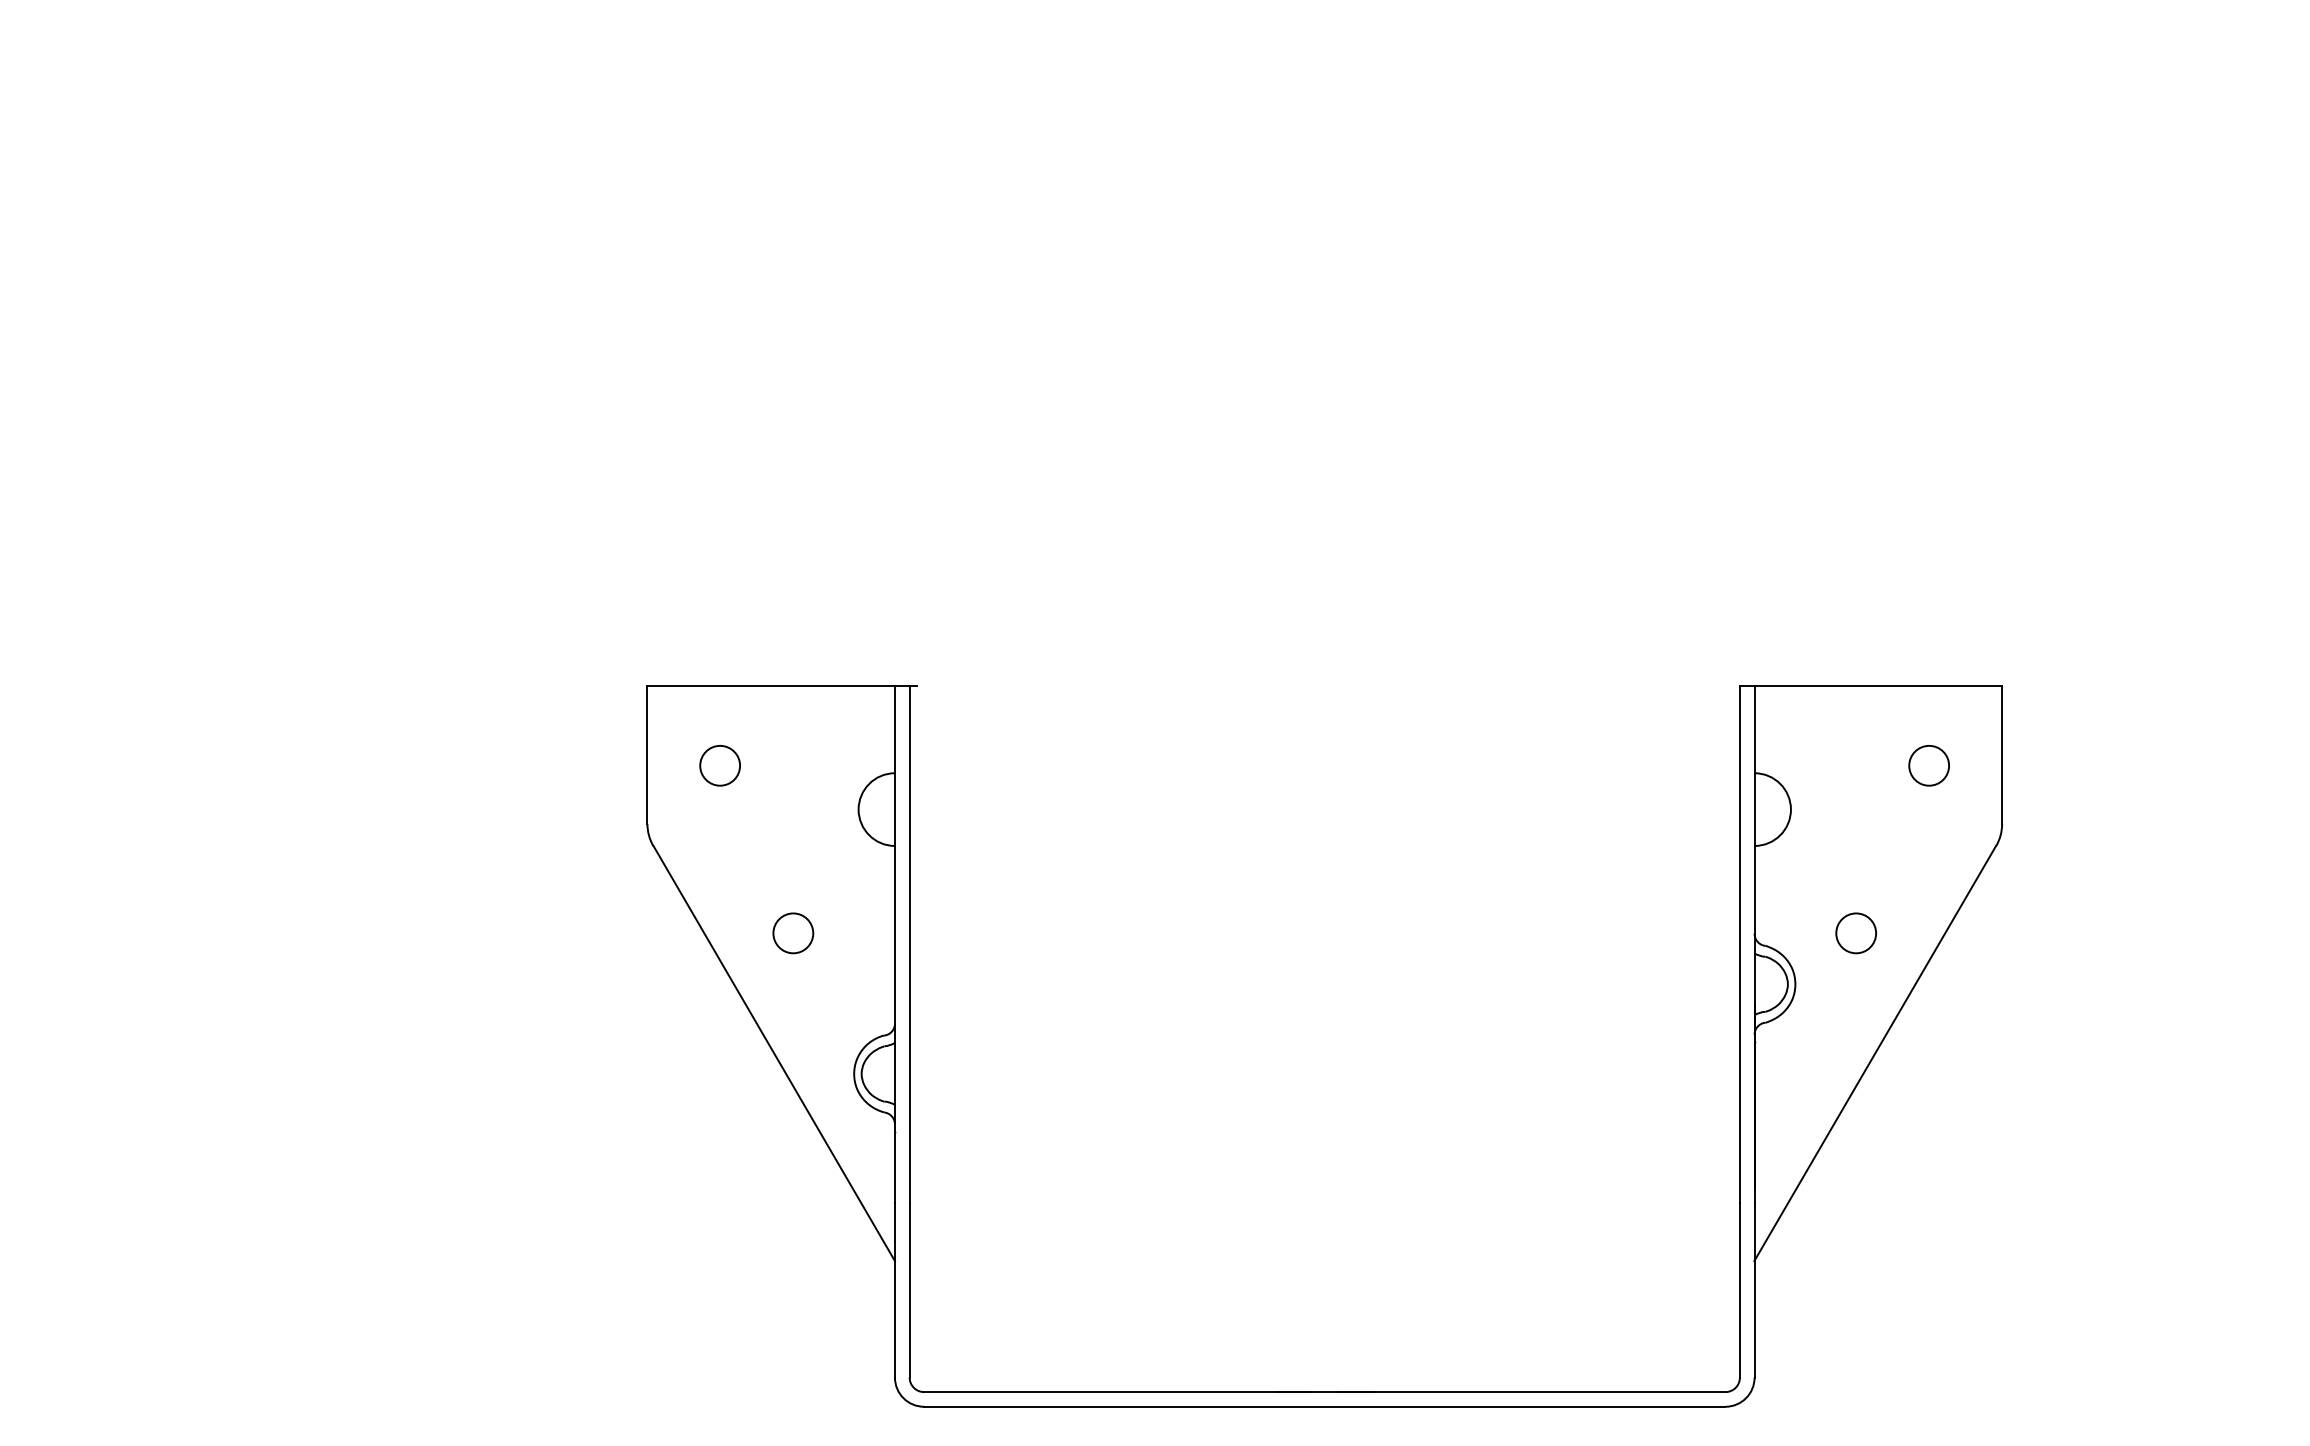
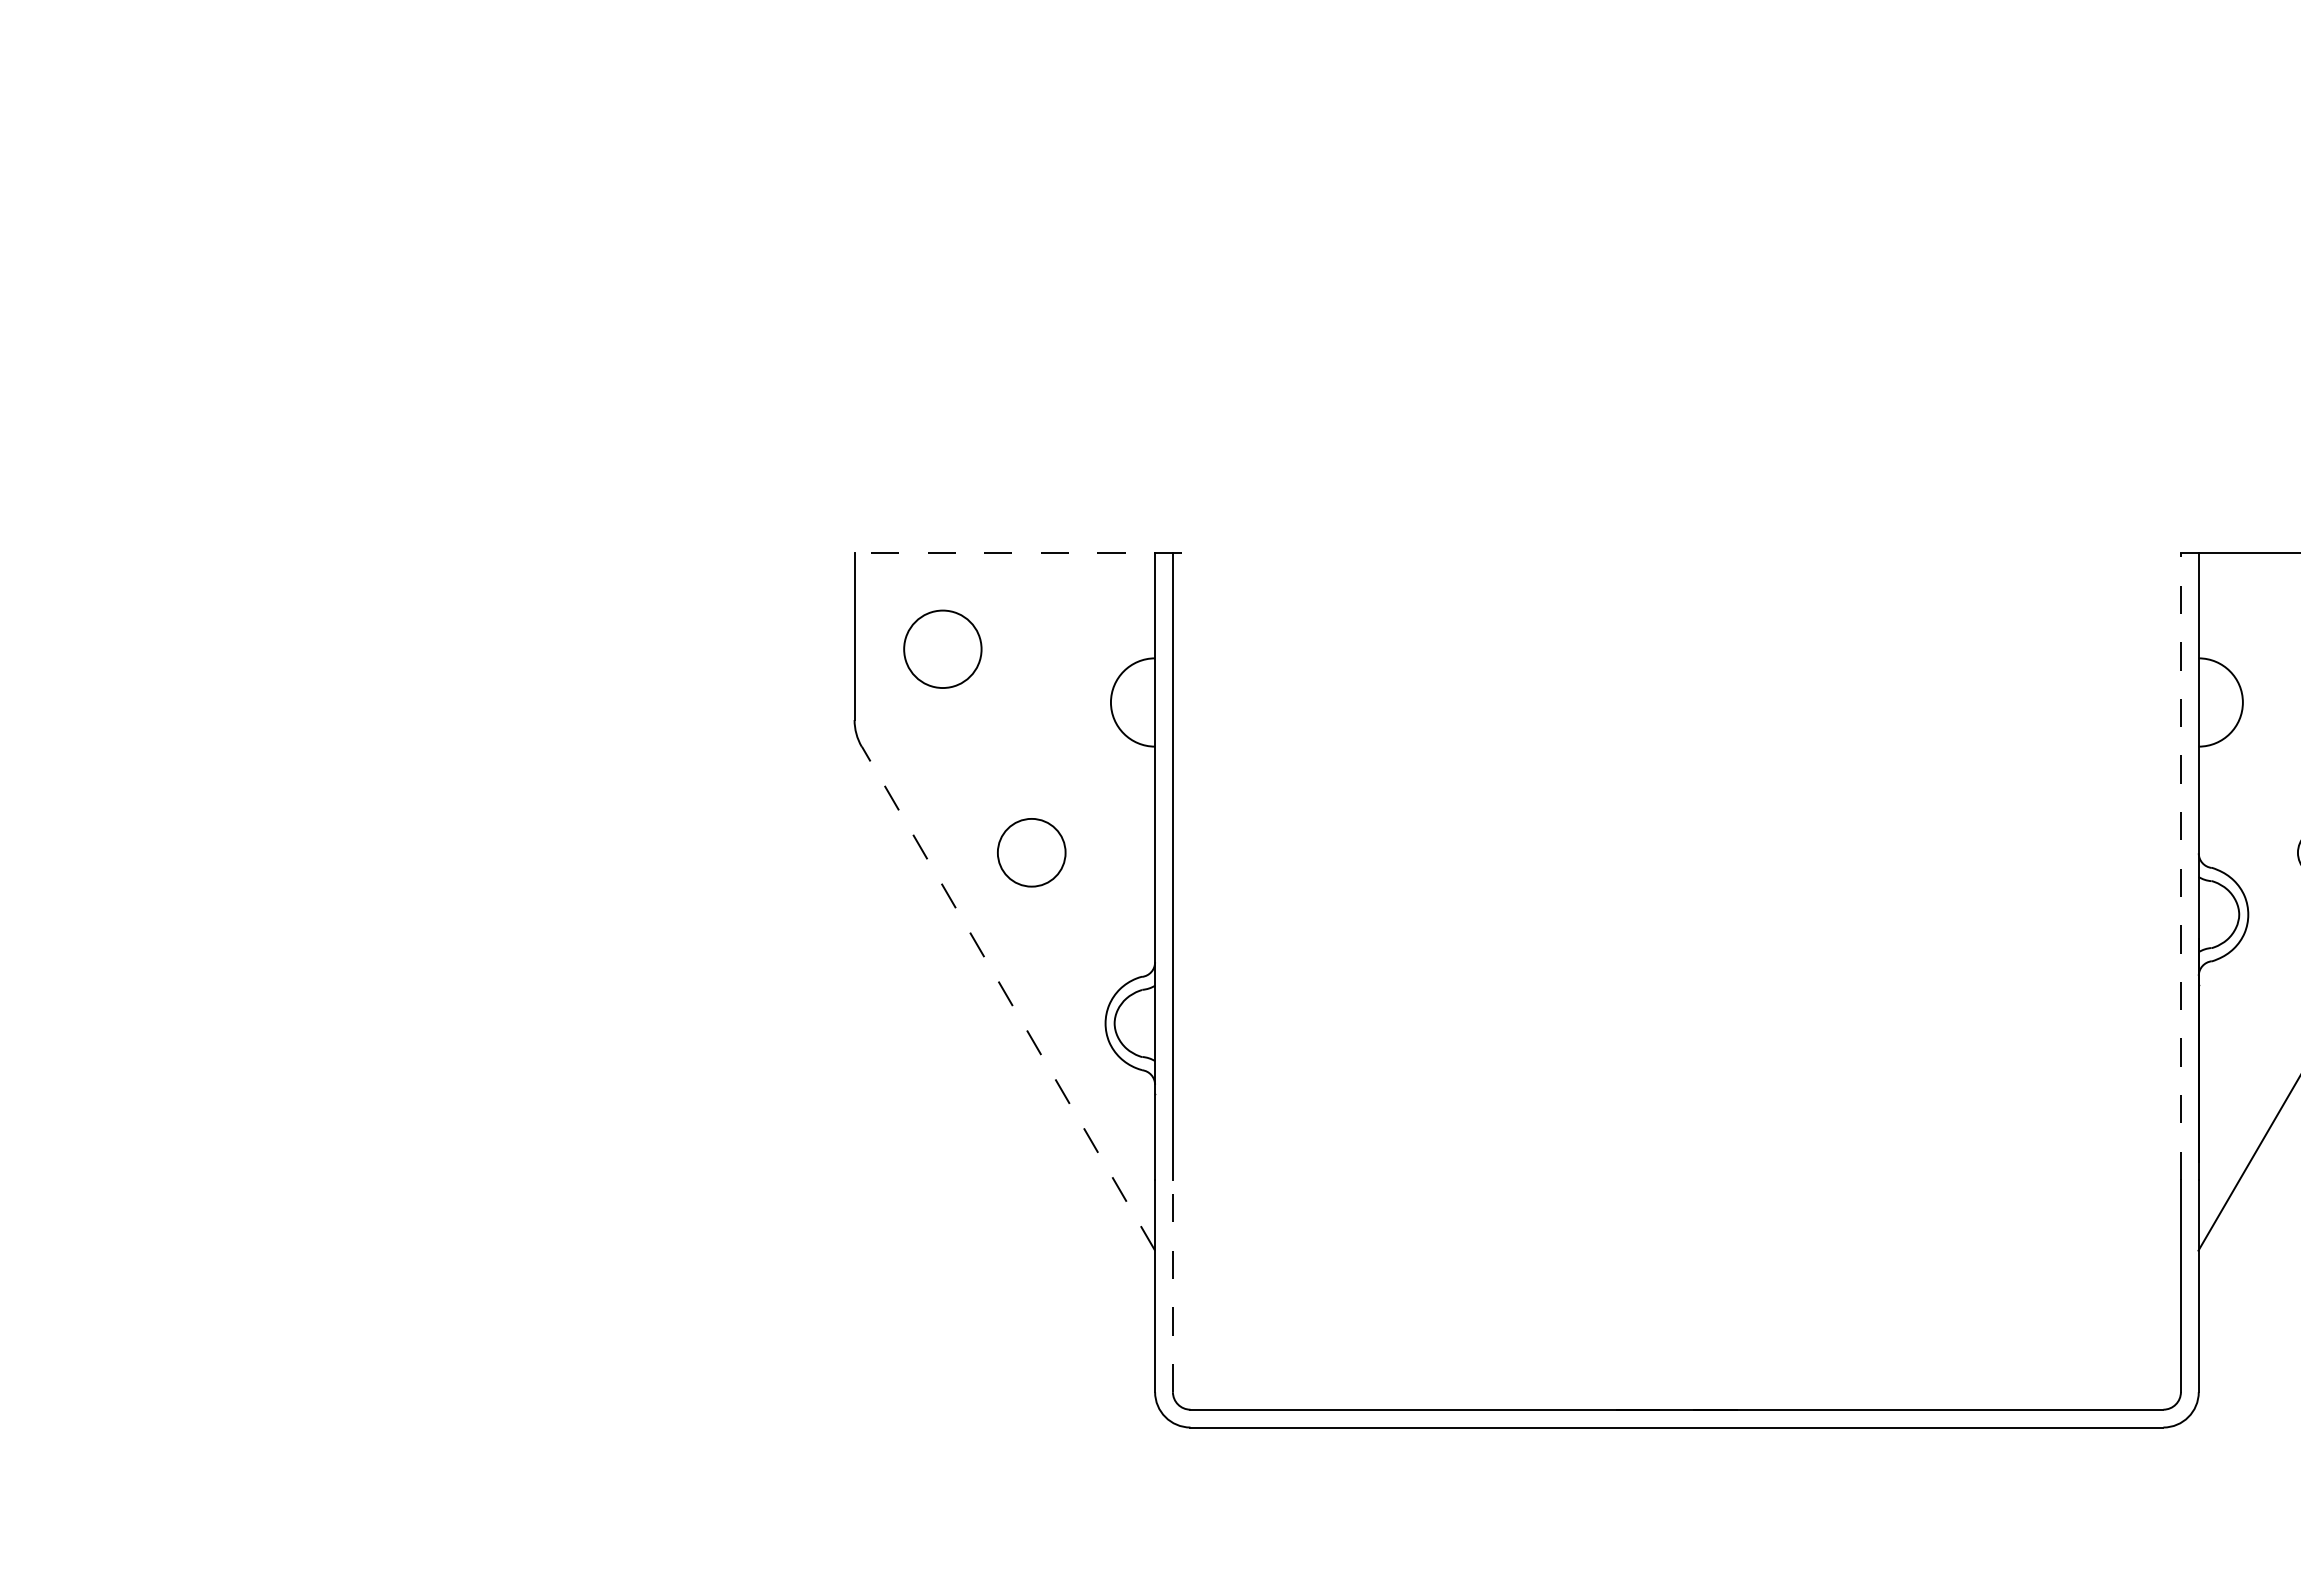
line: (782, 686) -> (1018, 553), solid -> dashed
circle: (720, 765) -> (943, 648), size x1.6
circle: (793, 933) -> (1031, 852), size x1.4
line: (1739, 944) -> (2180, 866), solid -> dashed
line: (773, 1053) -> (1007, 998), solid -> dashed
line: (909, 1289) -> (1172, 1285), solid -> dashed

